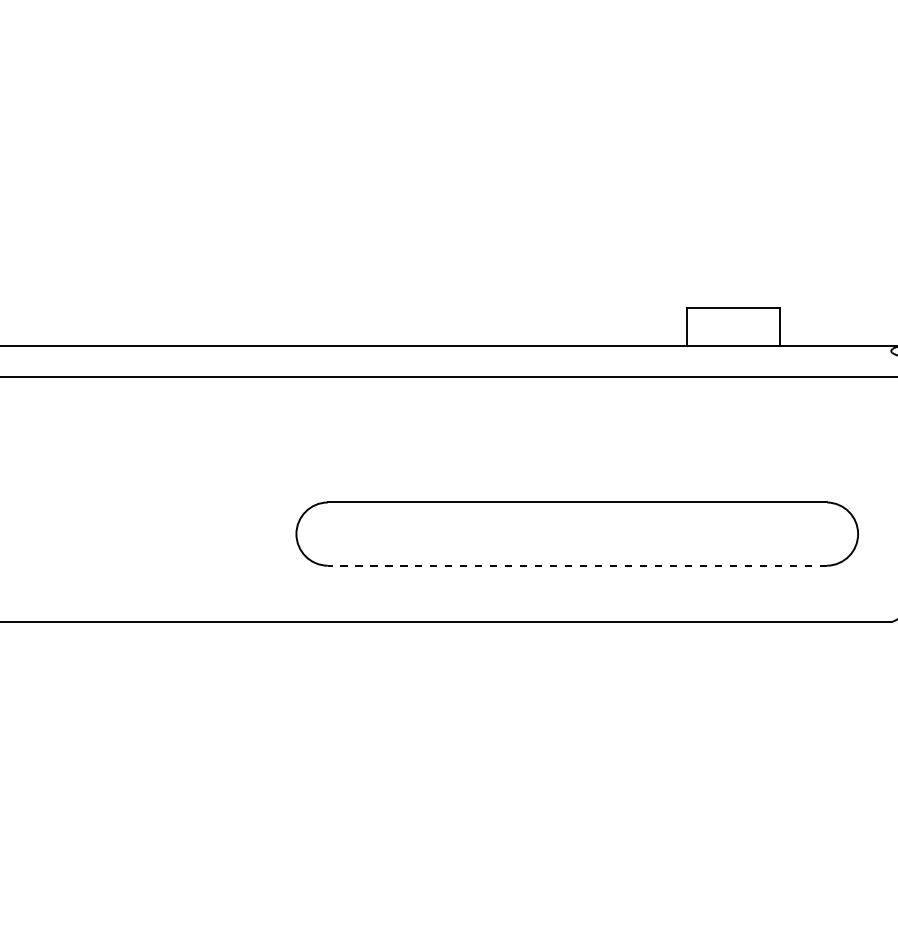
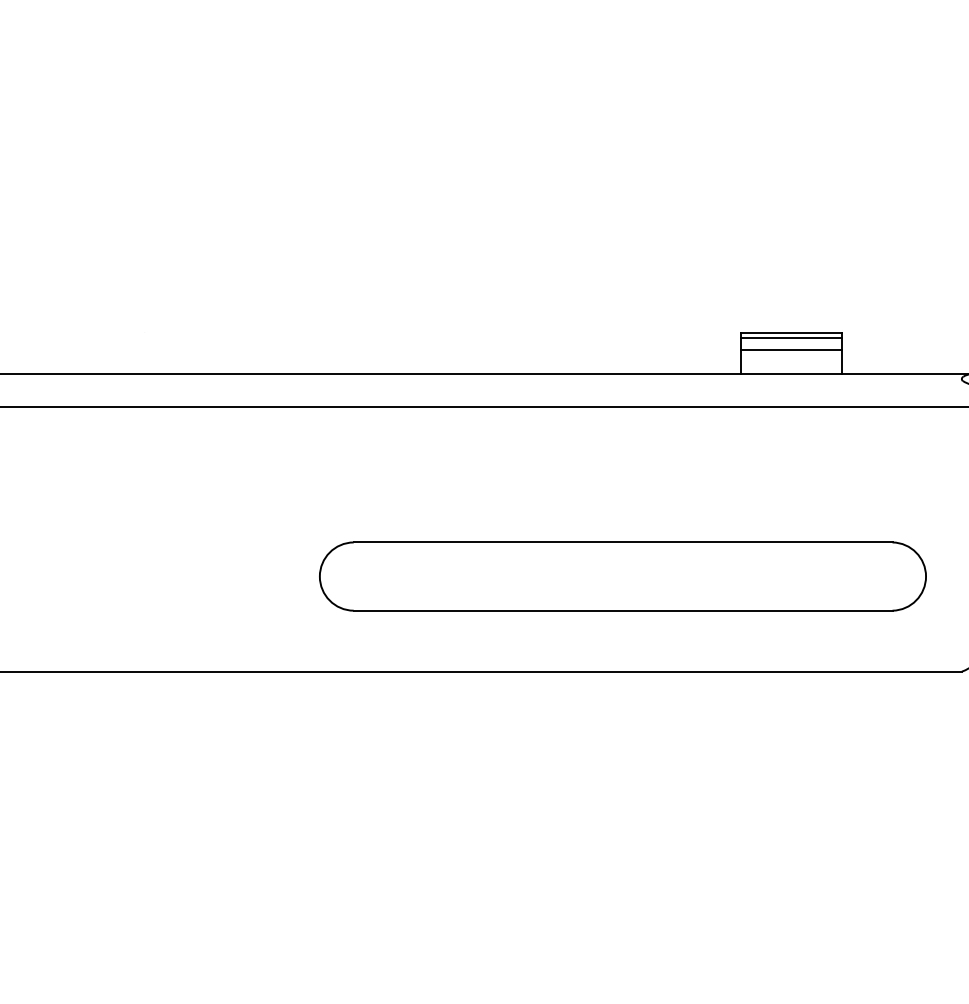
line: (733, 312) -> (791, 337), added
line: (733, 324) -> (791, 350), added
line: (577, 565) -> (623, 610), dashed -> solid

